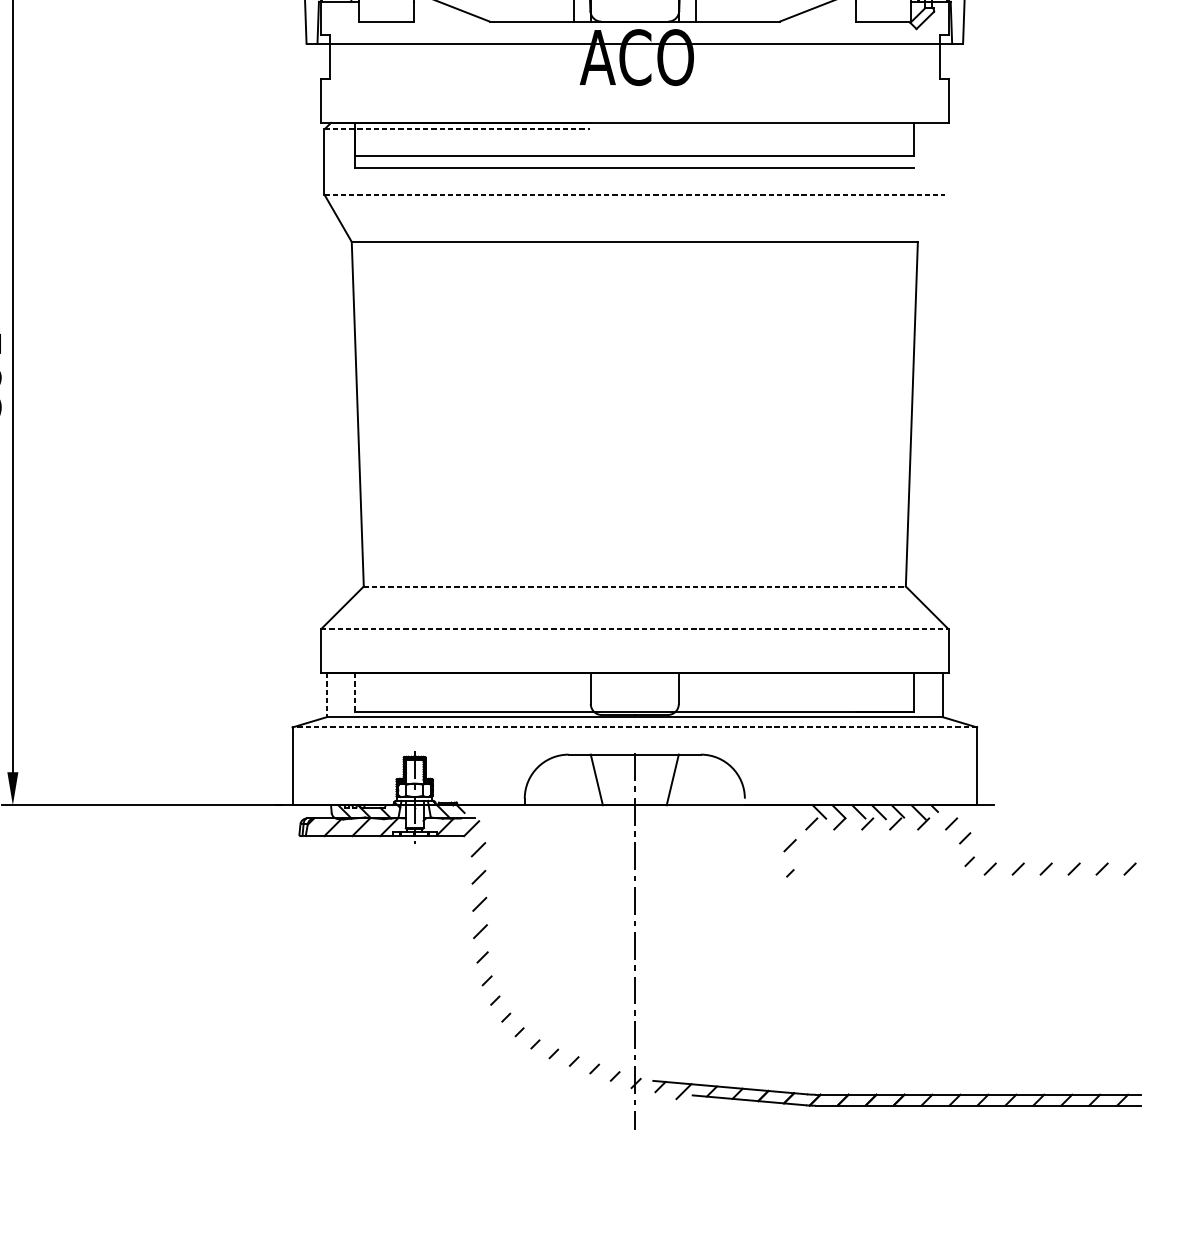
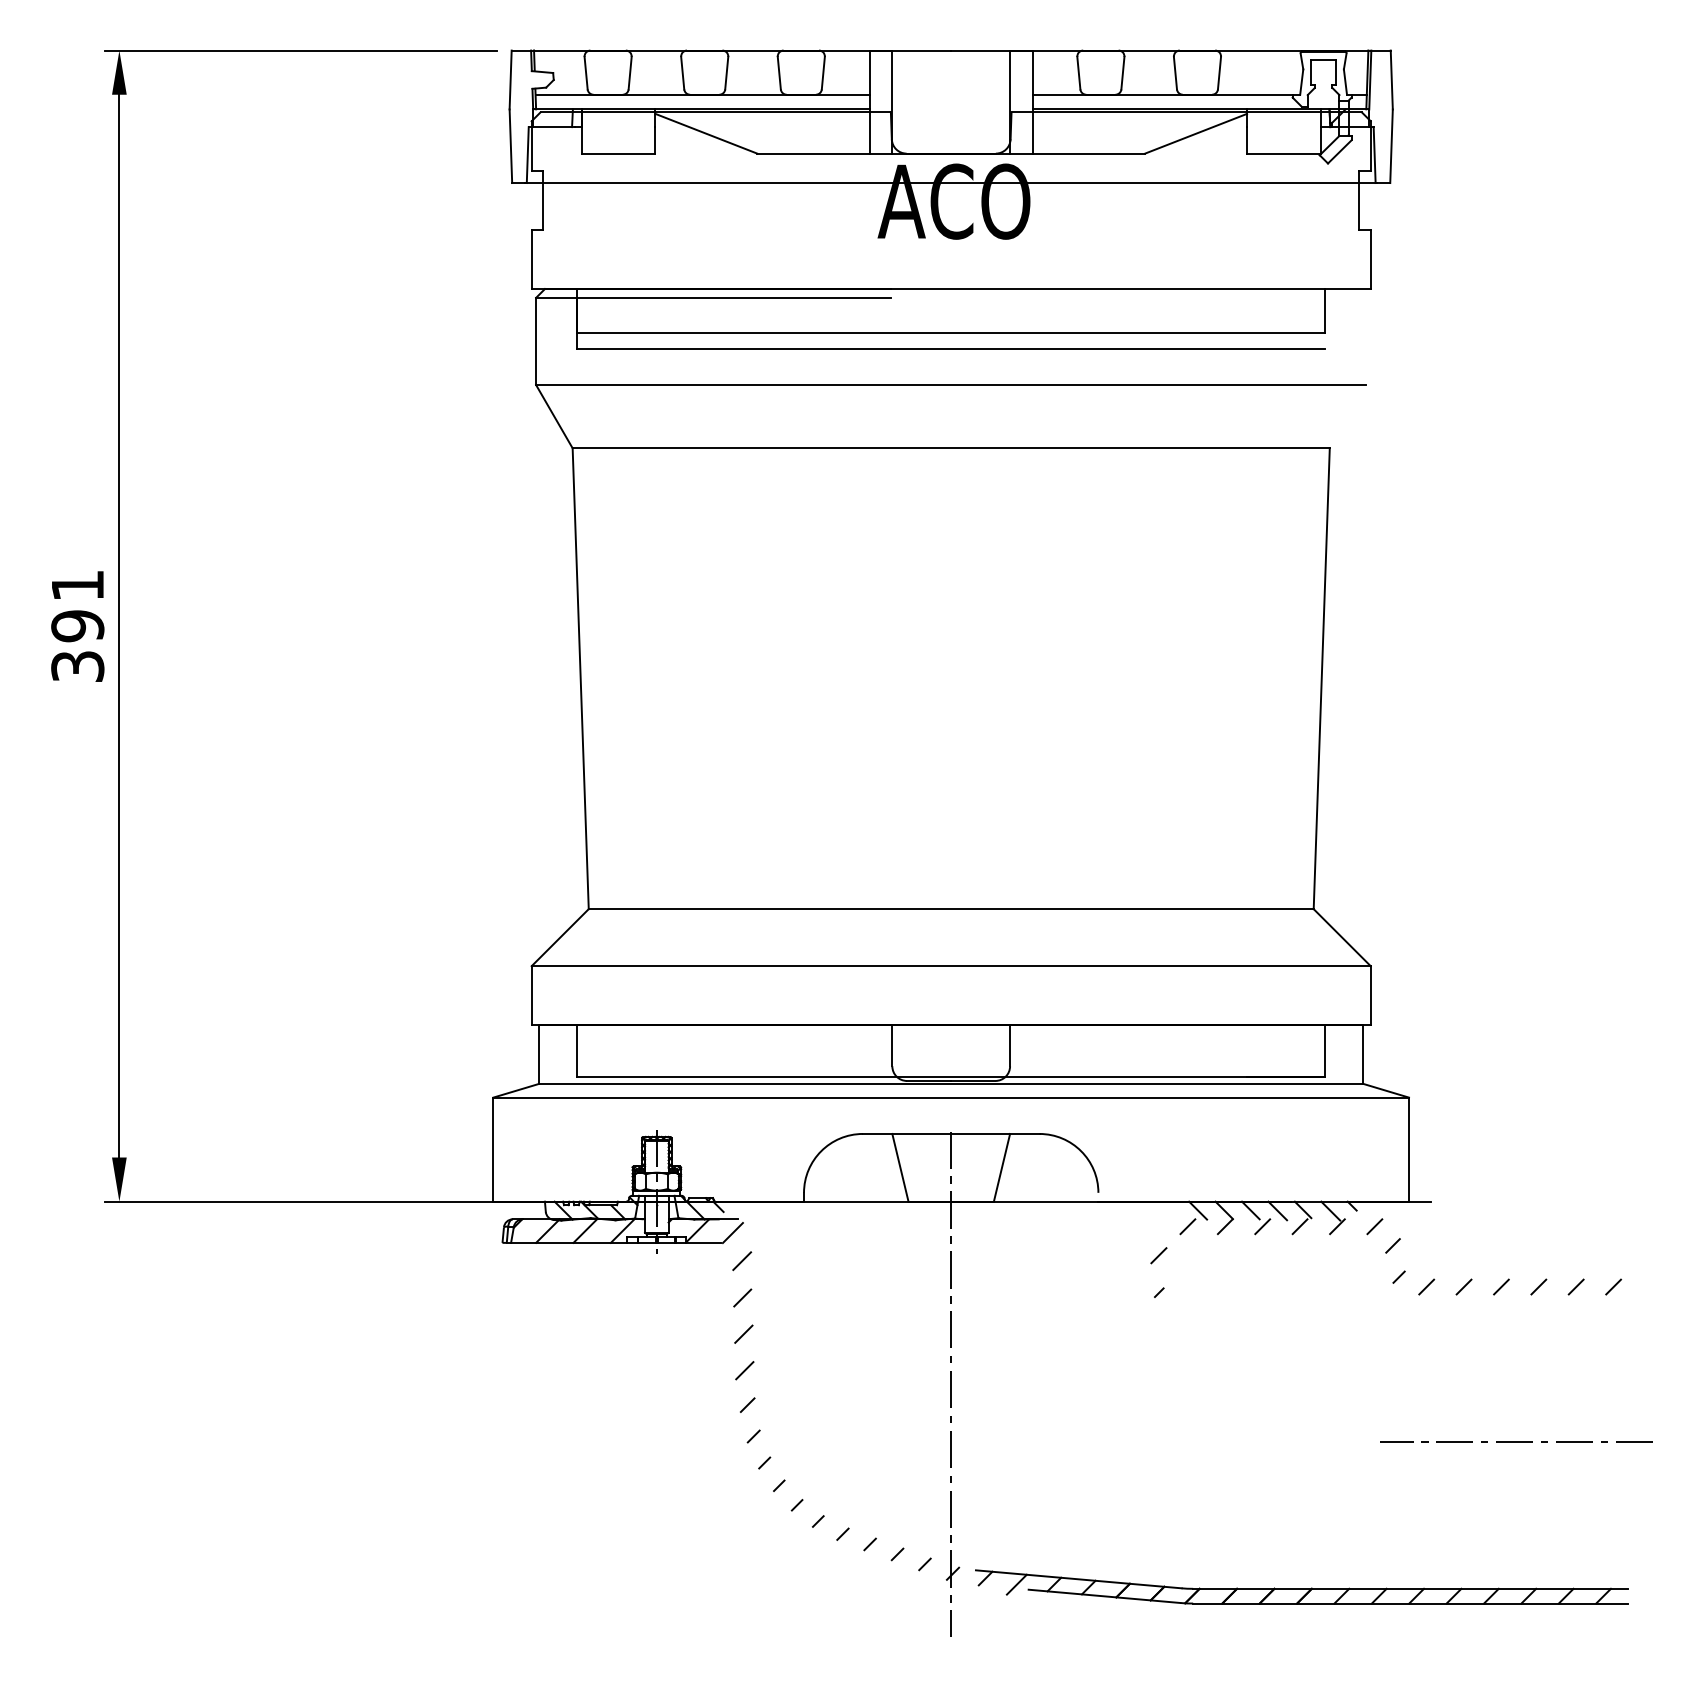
line: (457, 129) -> (713, 297), dashed -> solid
line: (635, 195) -> (951, 385), dashed -> solid
line: (635, 586) -> (951, 909), dashed -> solid
line: (635, 629) -> (951, 966), dashed -> solid
line: (355, 692) -> (577, 1050), dashed -> solid
line: (326, 695) -> (539, 1054), dashed -> solid
line: (635, 727) -> (951, 1097), dashed -> solid
line: (1057, 984) -> (1516, 1441), added

